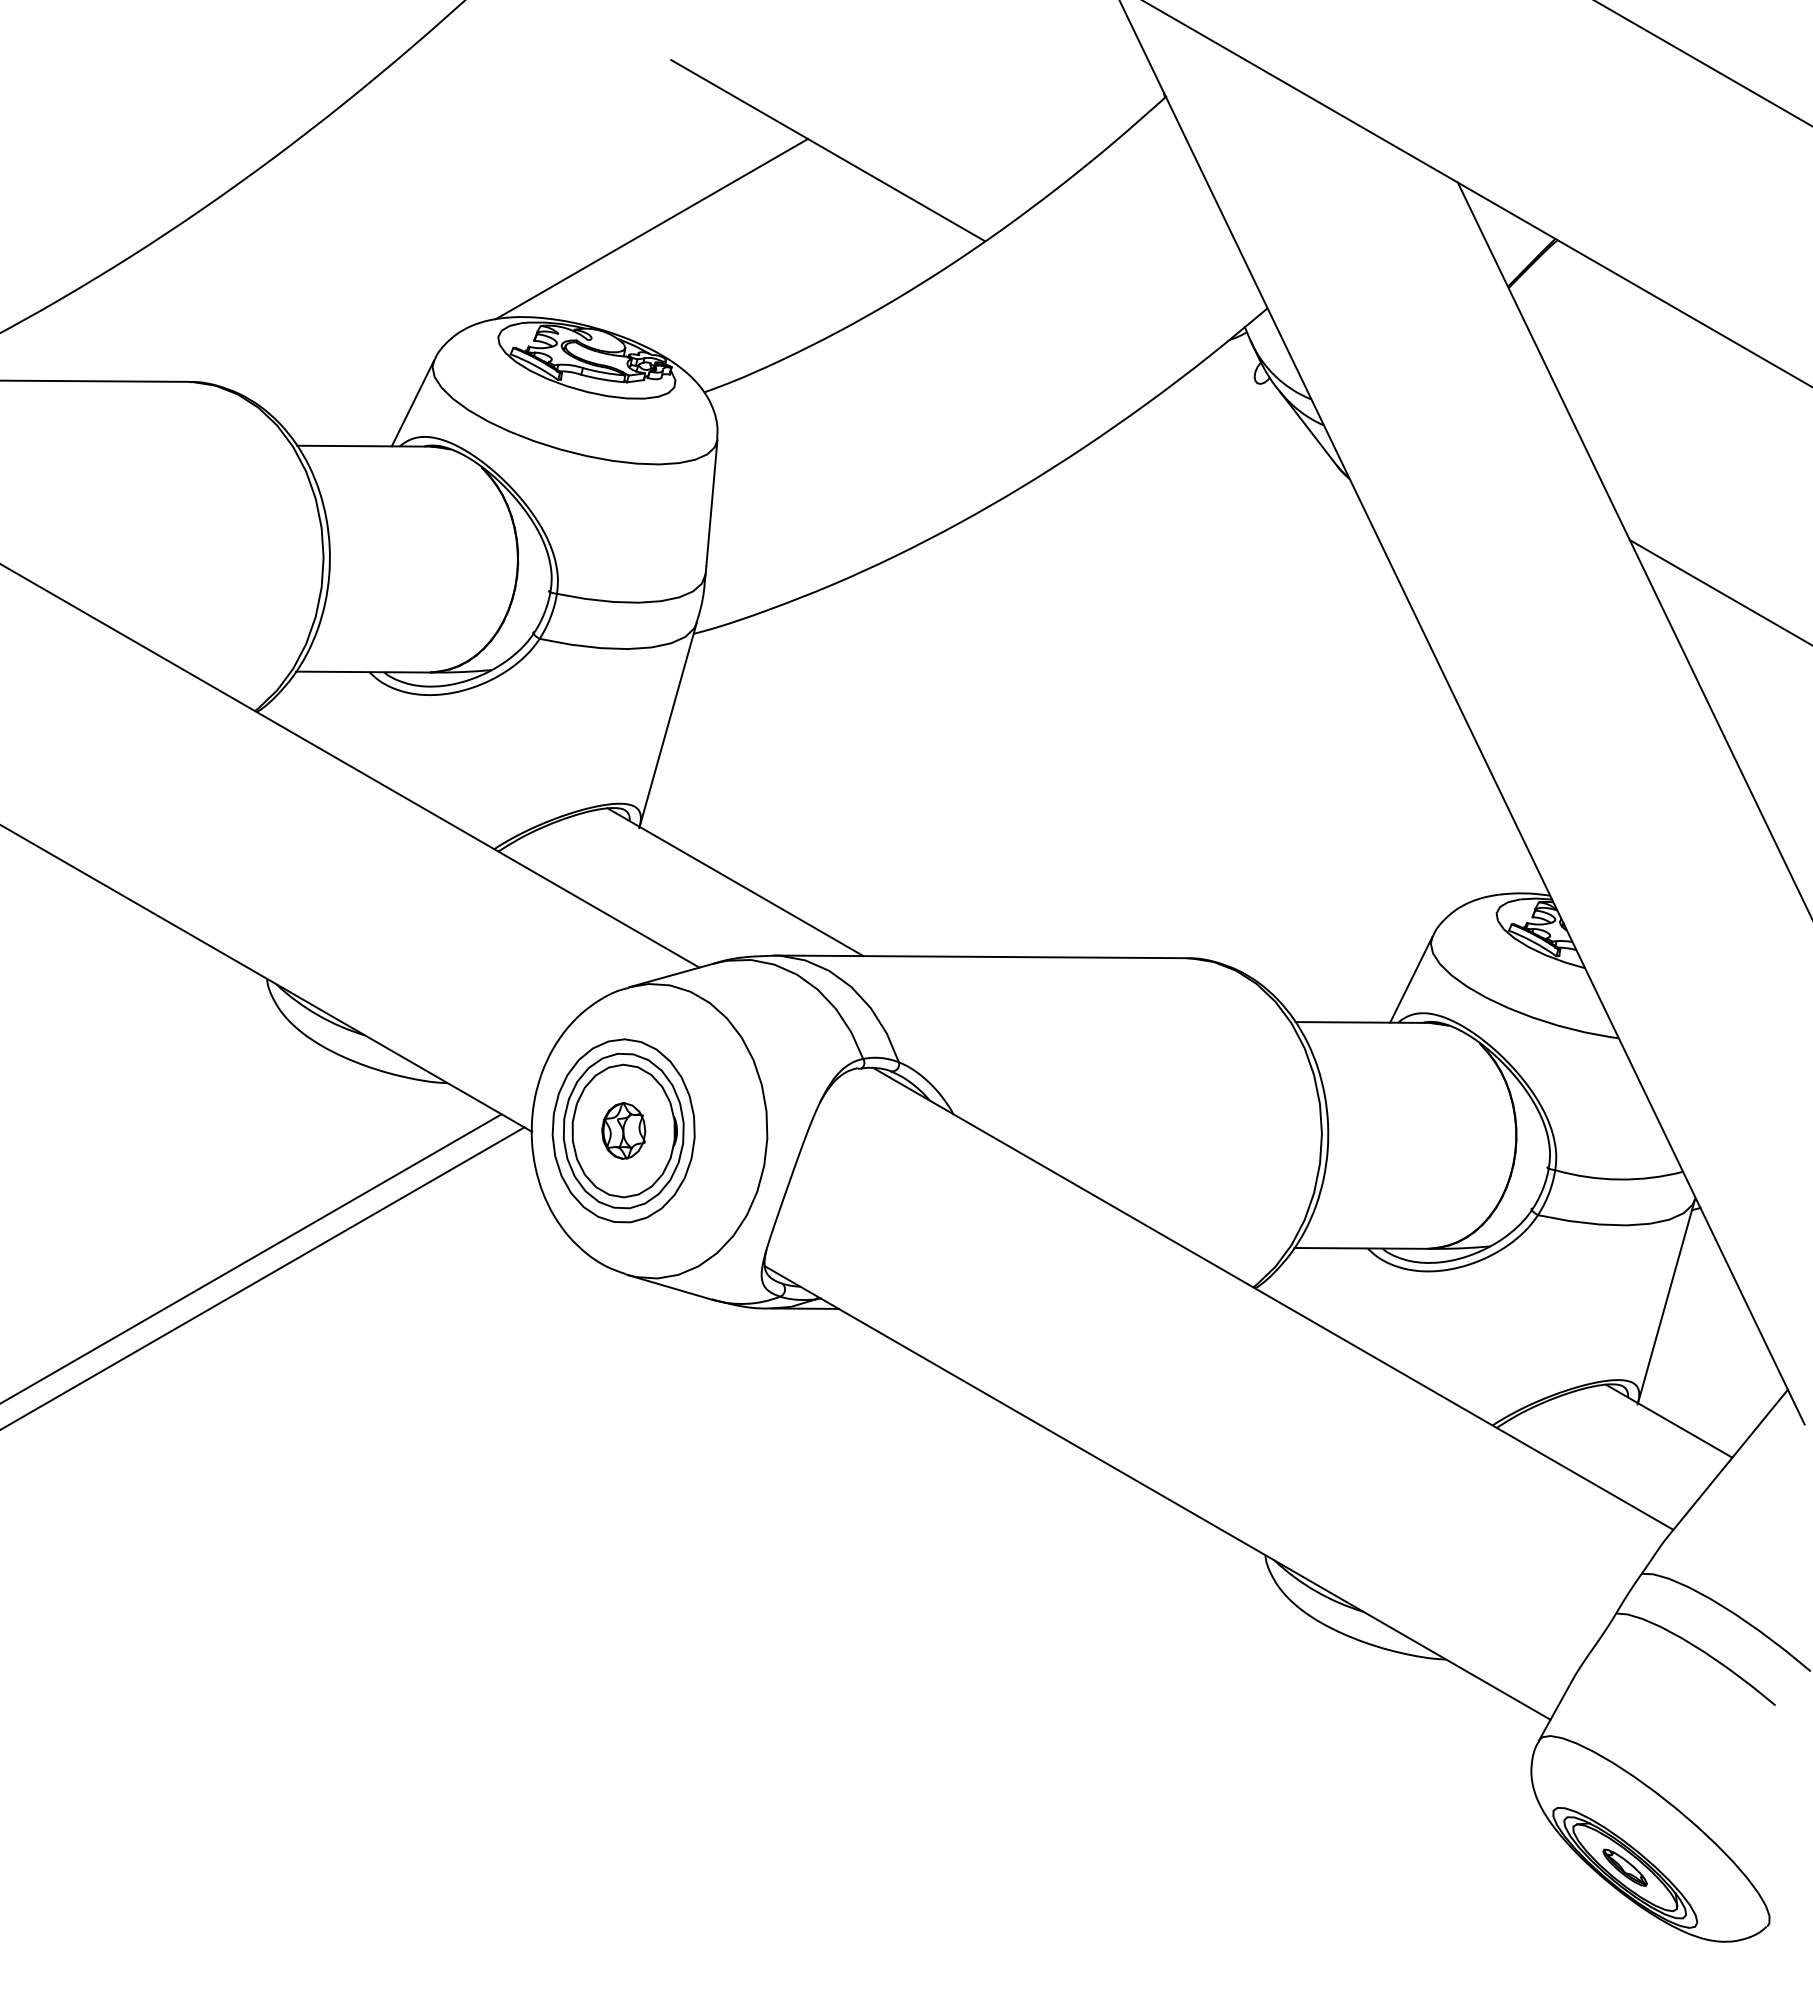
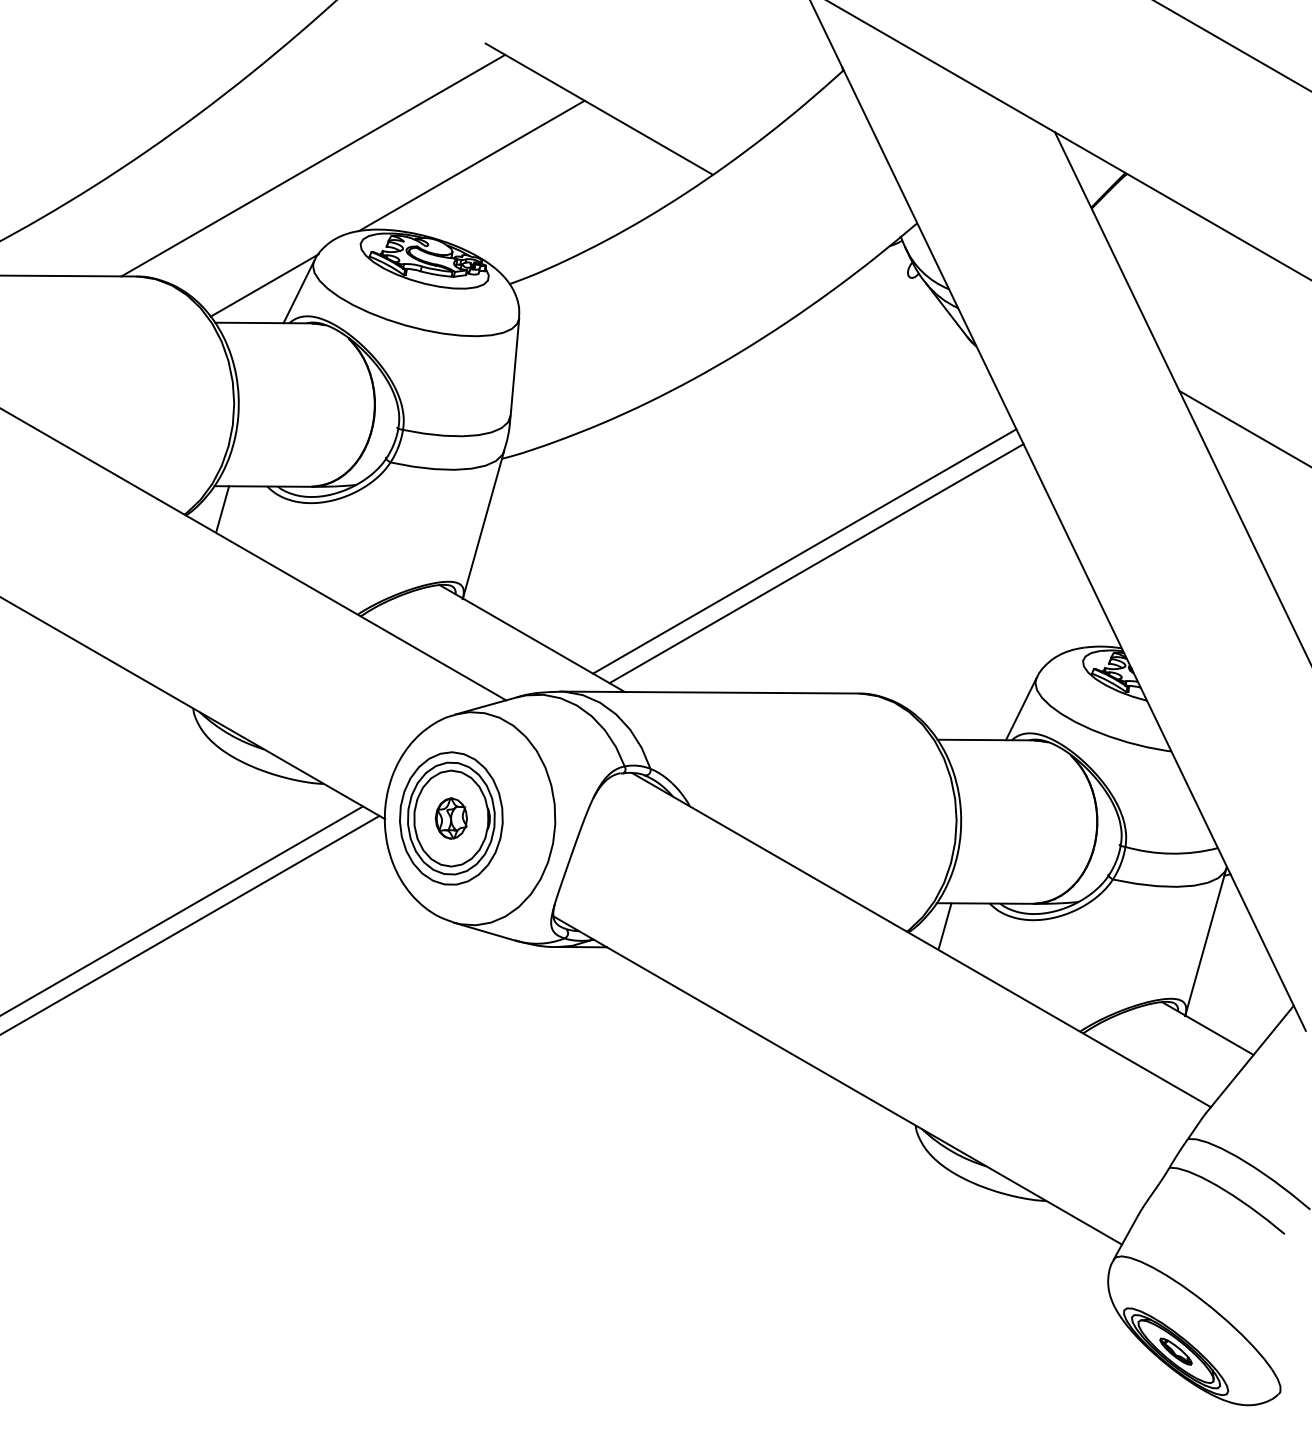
line: (432, 228) -> (313, 165), added
line: (365, 394) -> (264, 285), added
line: (307, 702) -> (222, 508), added
line: (1111, 761) -> (804, 551), added
line: (1128, 778) -> (816, 563), added
line: (1305, 1279) -> (944, 926), added

